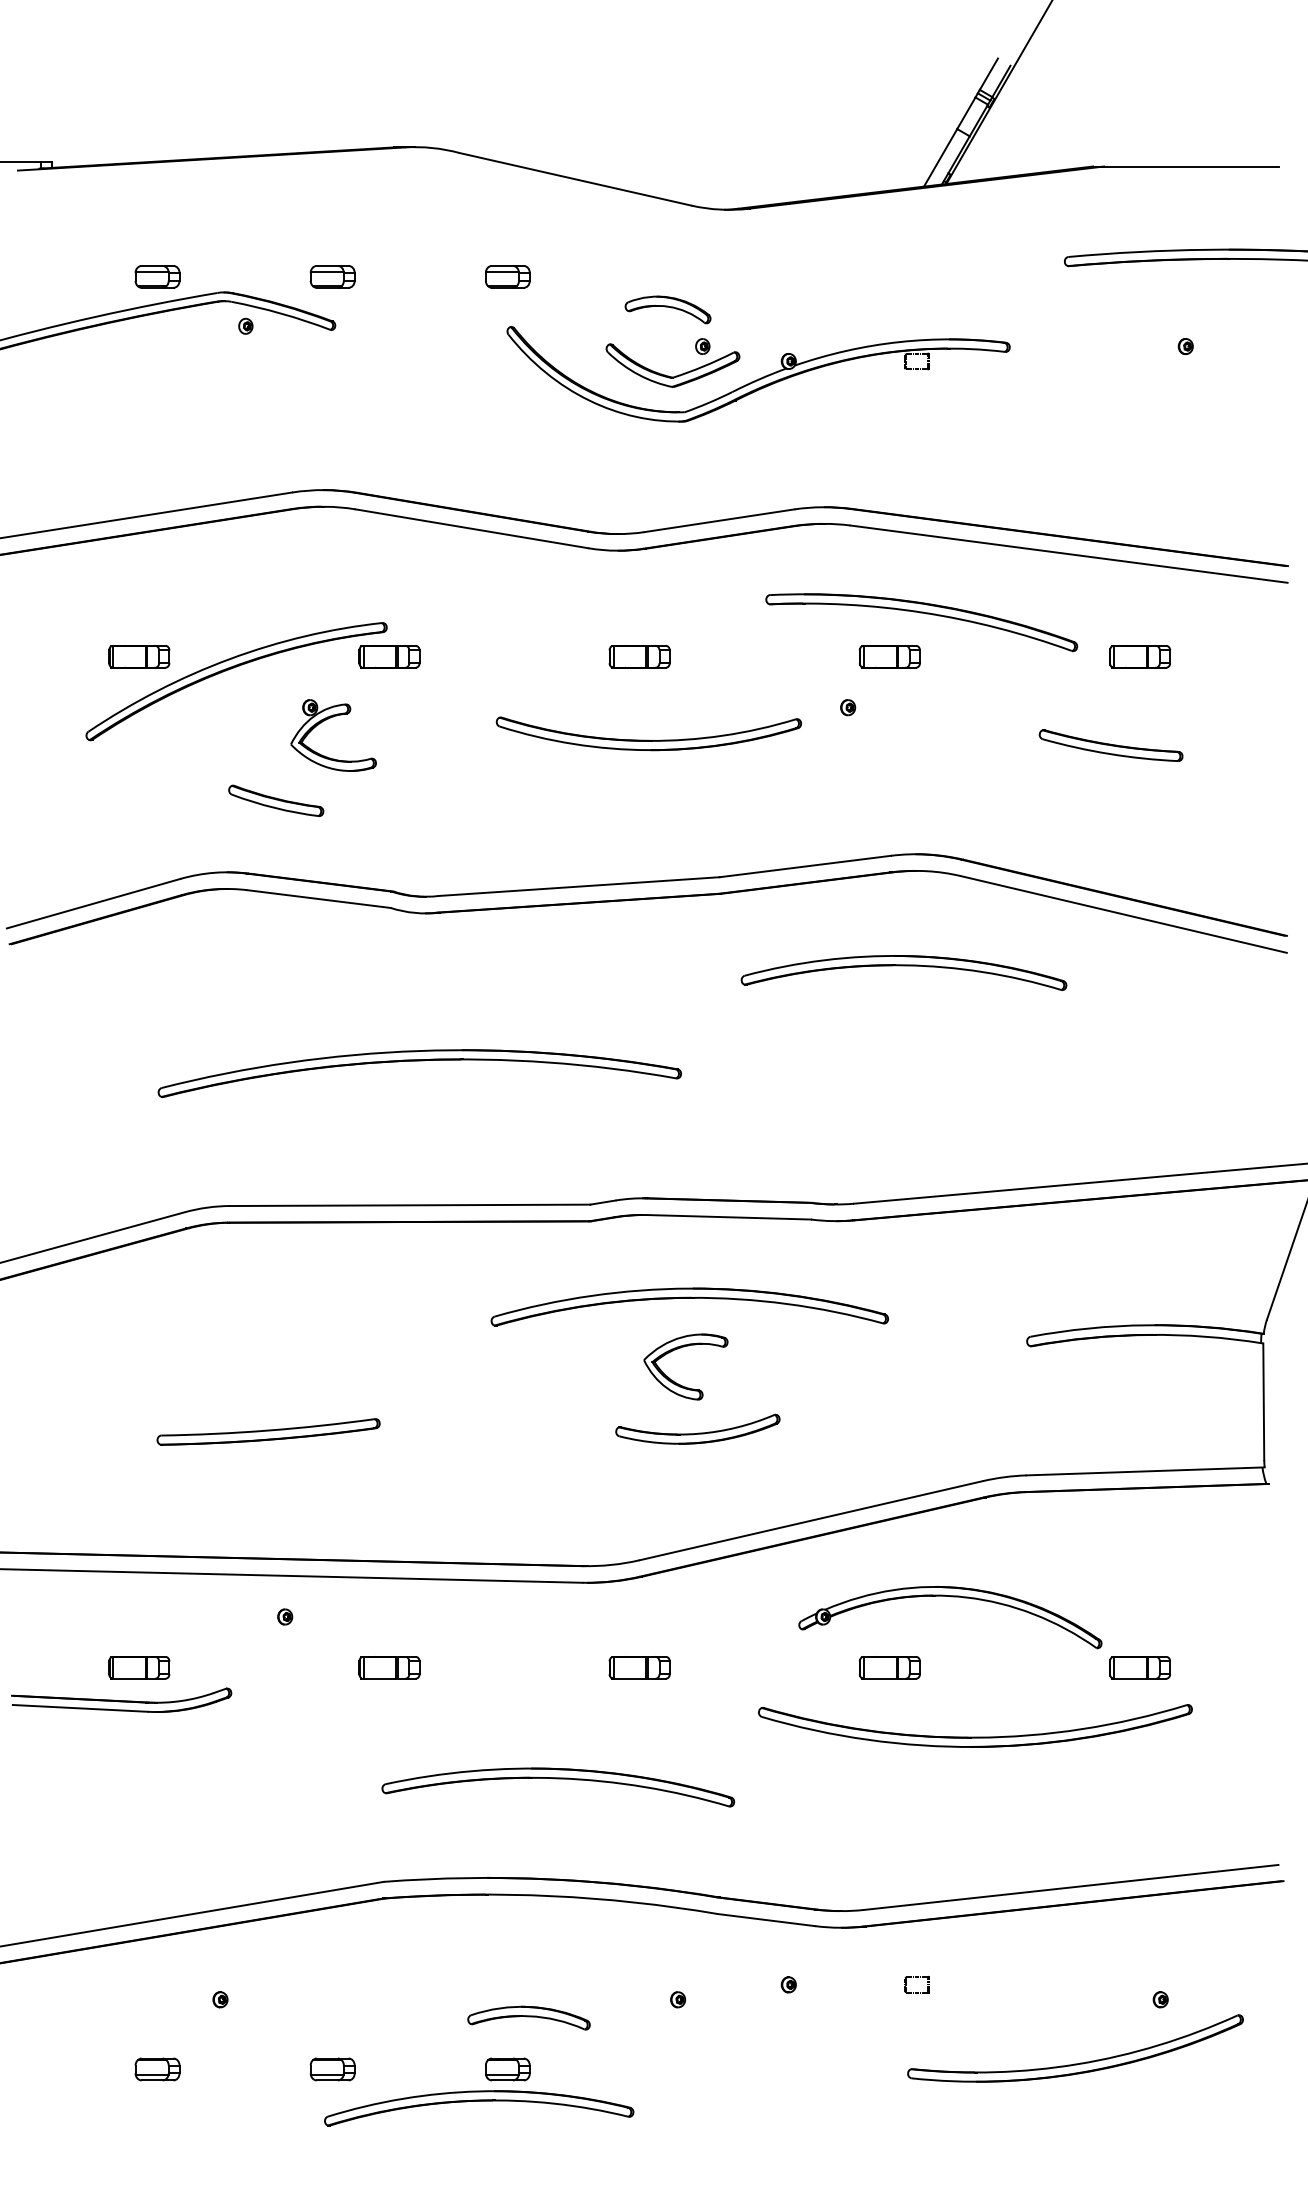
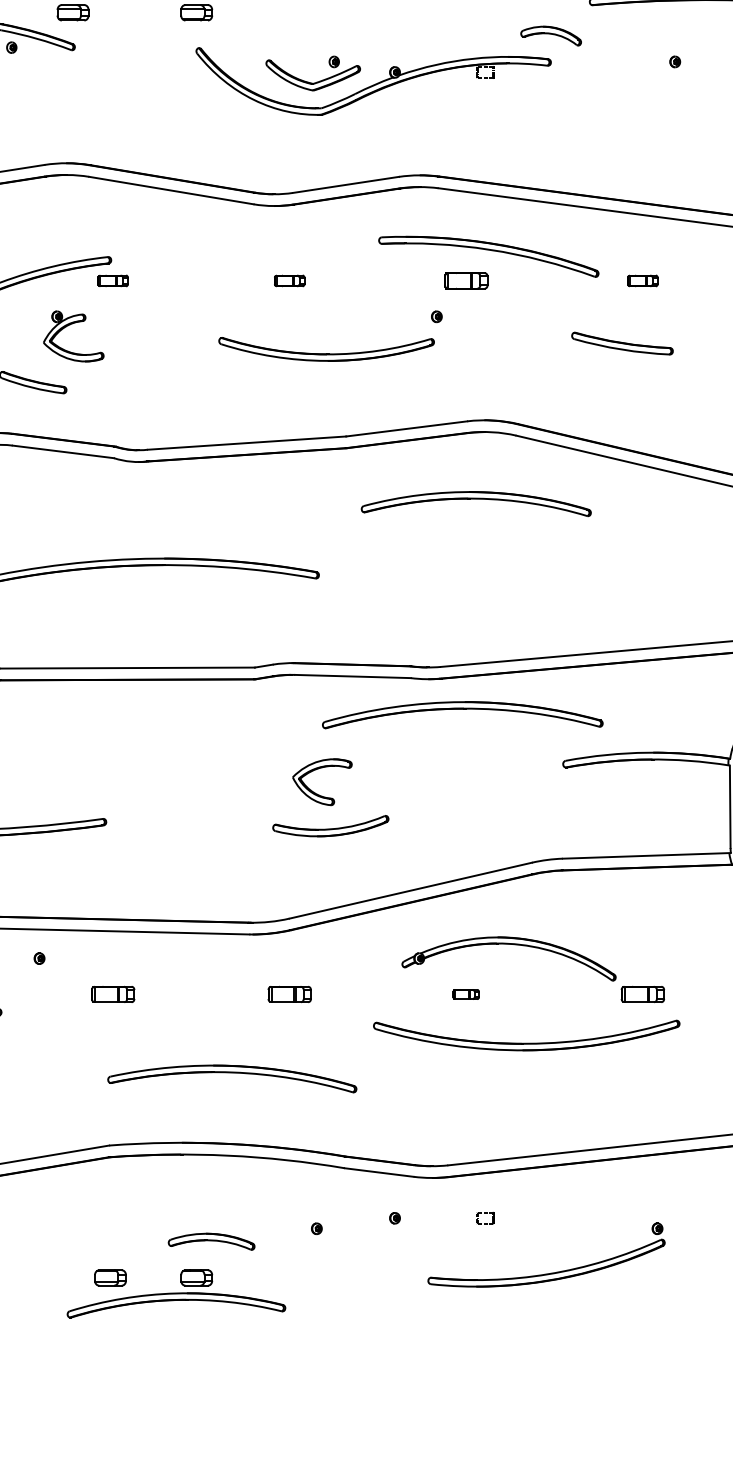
part: (667, 309) -> (550, 35), moved
part: (389, 656) -> (113, 280), size x0.7
part: (639, 656) -> (289, 280), size x0.7
part: (1139, 656) -> (642, 280), size x0.7
part: (648, 733) -> (326, 349), moved
part: (689, 1298) -> (462, 709), moved
part: (889, 1667) -> (466, 994), size x0.6
part: (1080, 2062) -> (550, 1273), moved
part: (332, 2069) -> (110, 1277), moved

